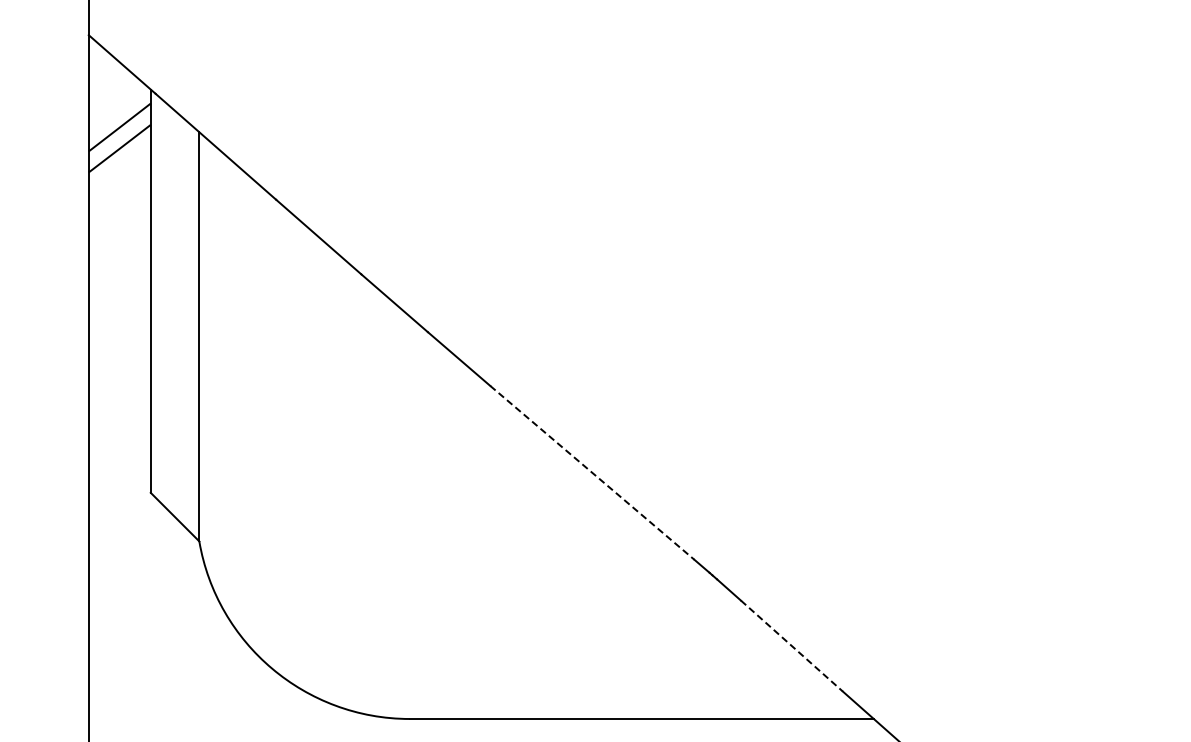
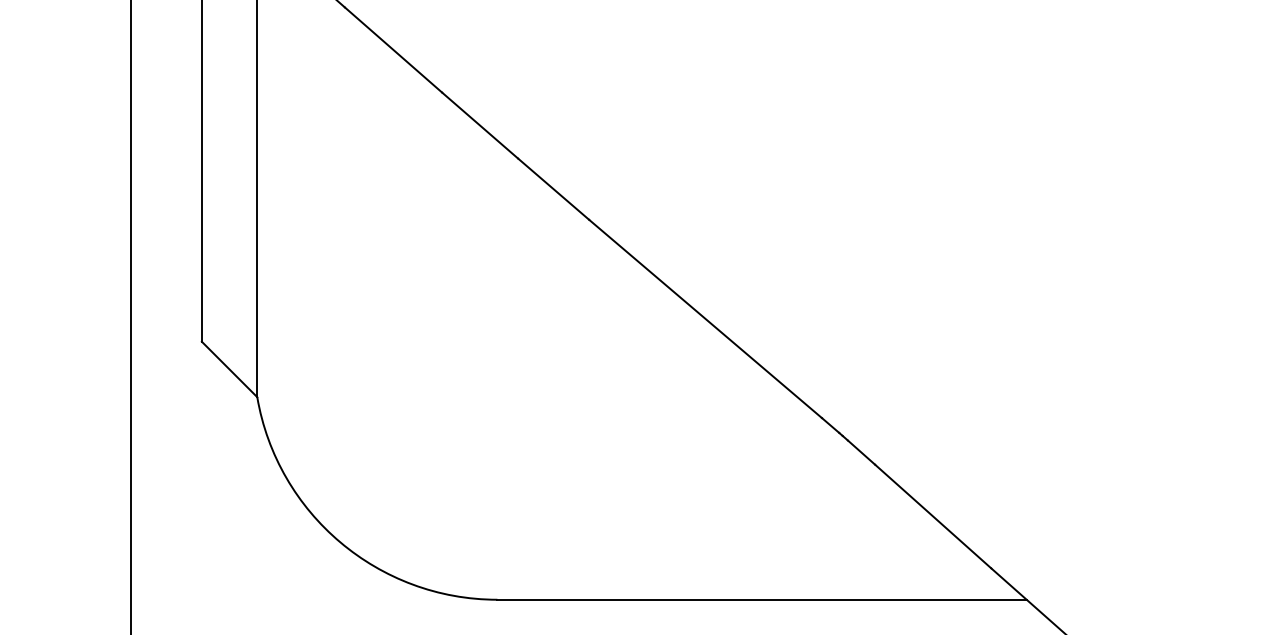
line: (592, 473) -> (705, 319), dashed -> solid
line: (792, 646) -> (933, 517), dashed -> solid

